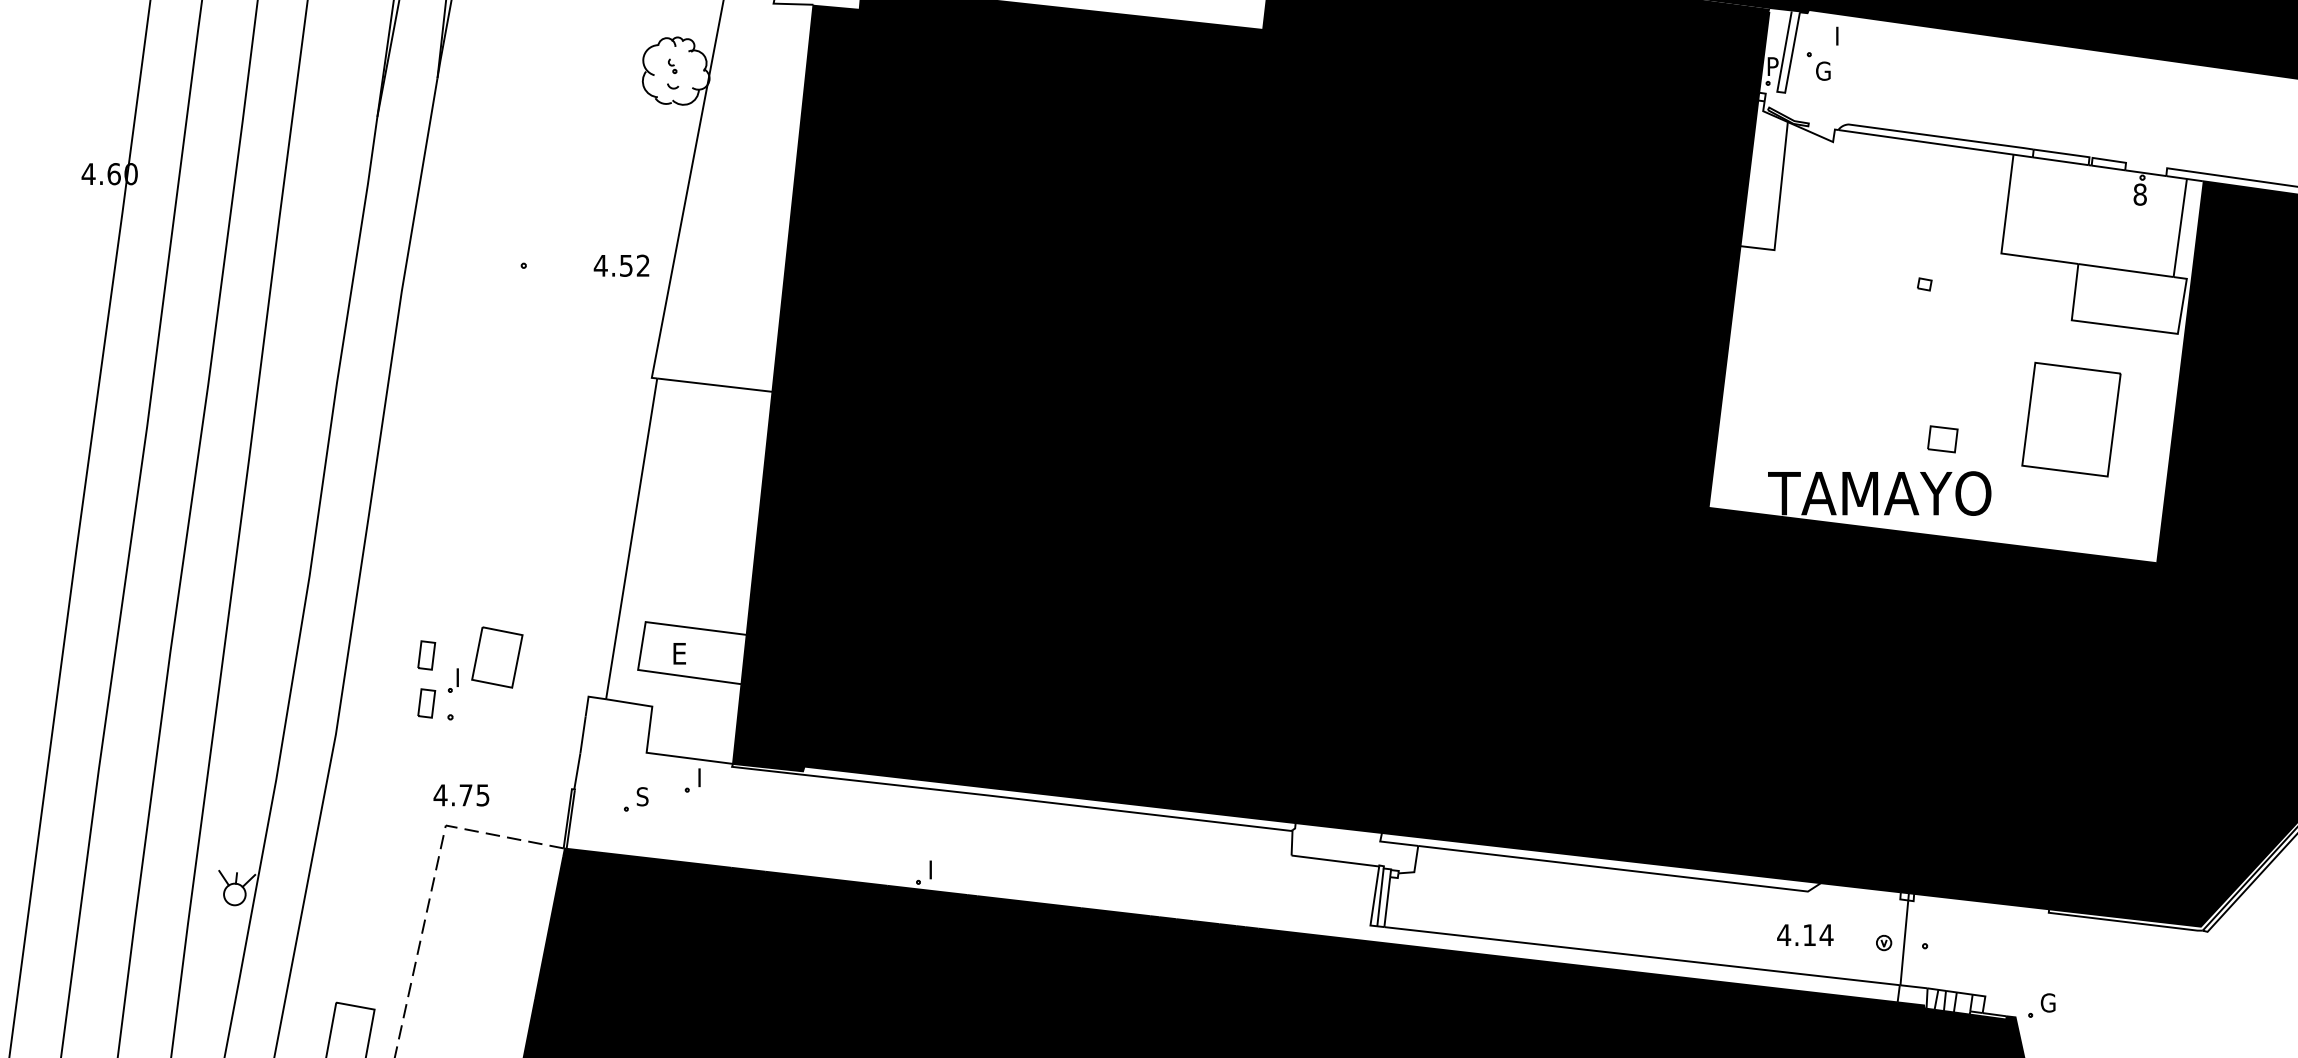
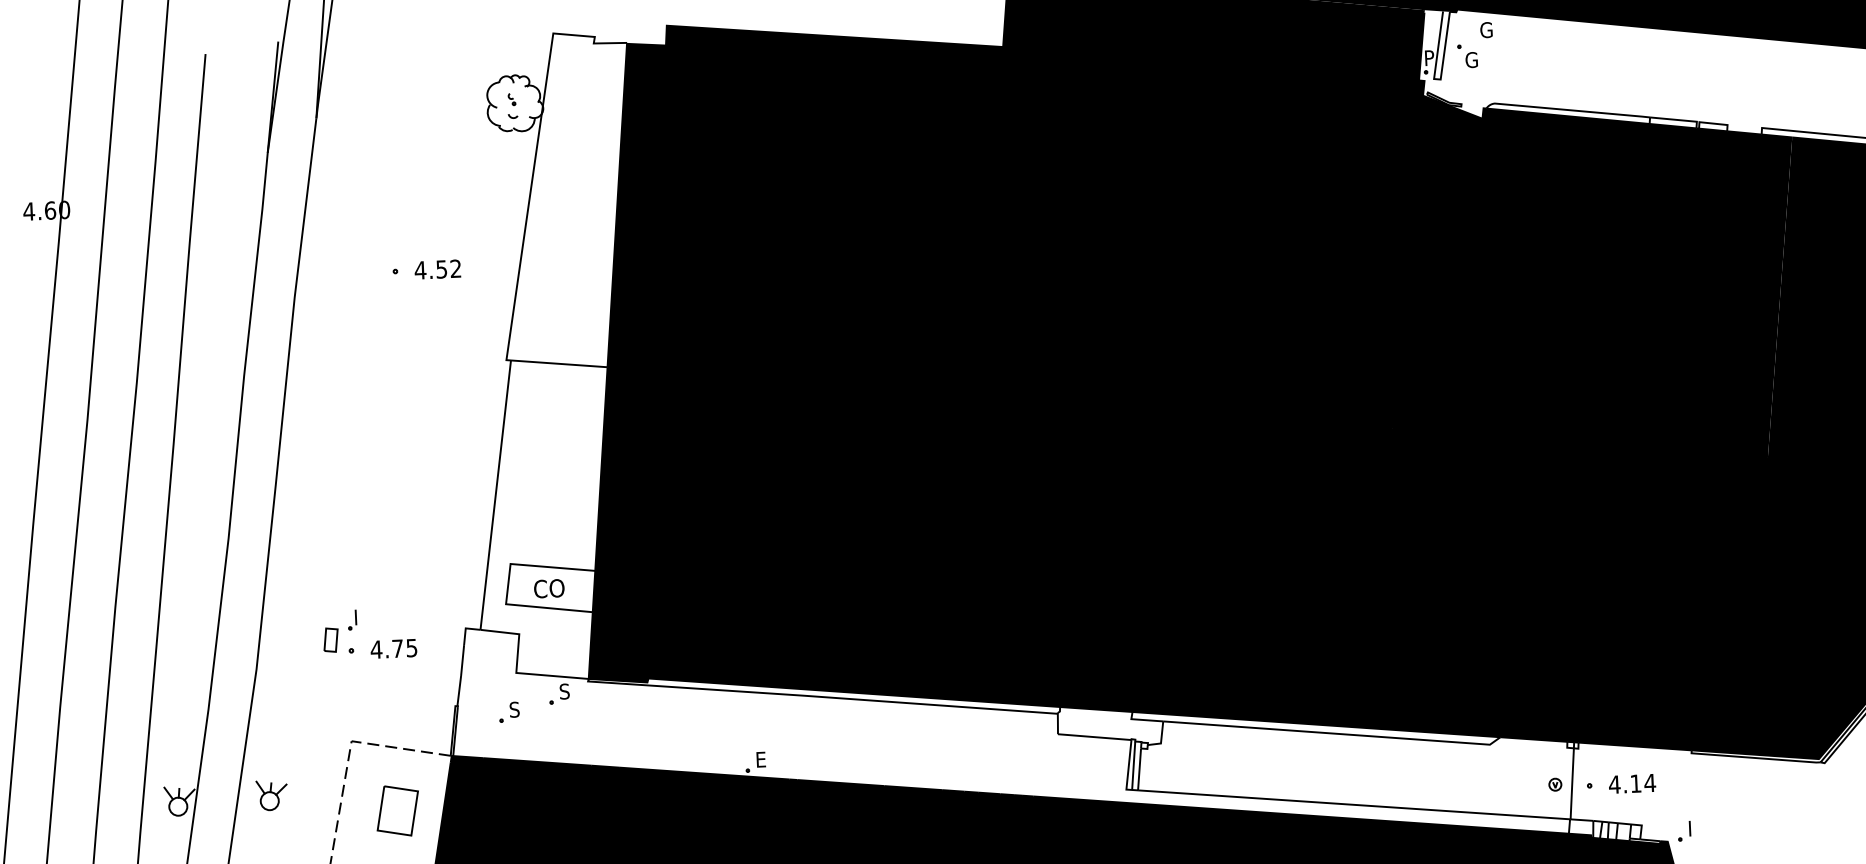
text: (1842, 35) -> (1486, 29), I -> G
text: (621, 265) -> (437, 269), moved
fill: (1955, 327) -> (1591, 268), added
text: (690, 653) -> (549, 588), E -> CO
part: (426, 655) -> (329, 600), removed
part: (497, 657) -> (397, 810), moved
text: (703, 777) -> (564, 691), I -> S
text: (461, 795) -> (393, 649), moved
text: (936, 869) -> (762, 759), I -> E
part: (347, 885) -> (271, 794), added
text: (1805, 934) -> (1632, 783), moved
text: (2047, 1002) -> (1693, 828), G -> I

